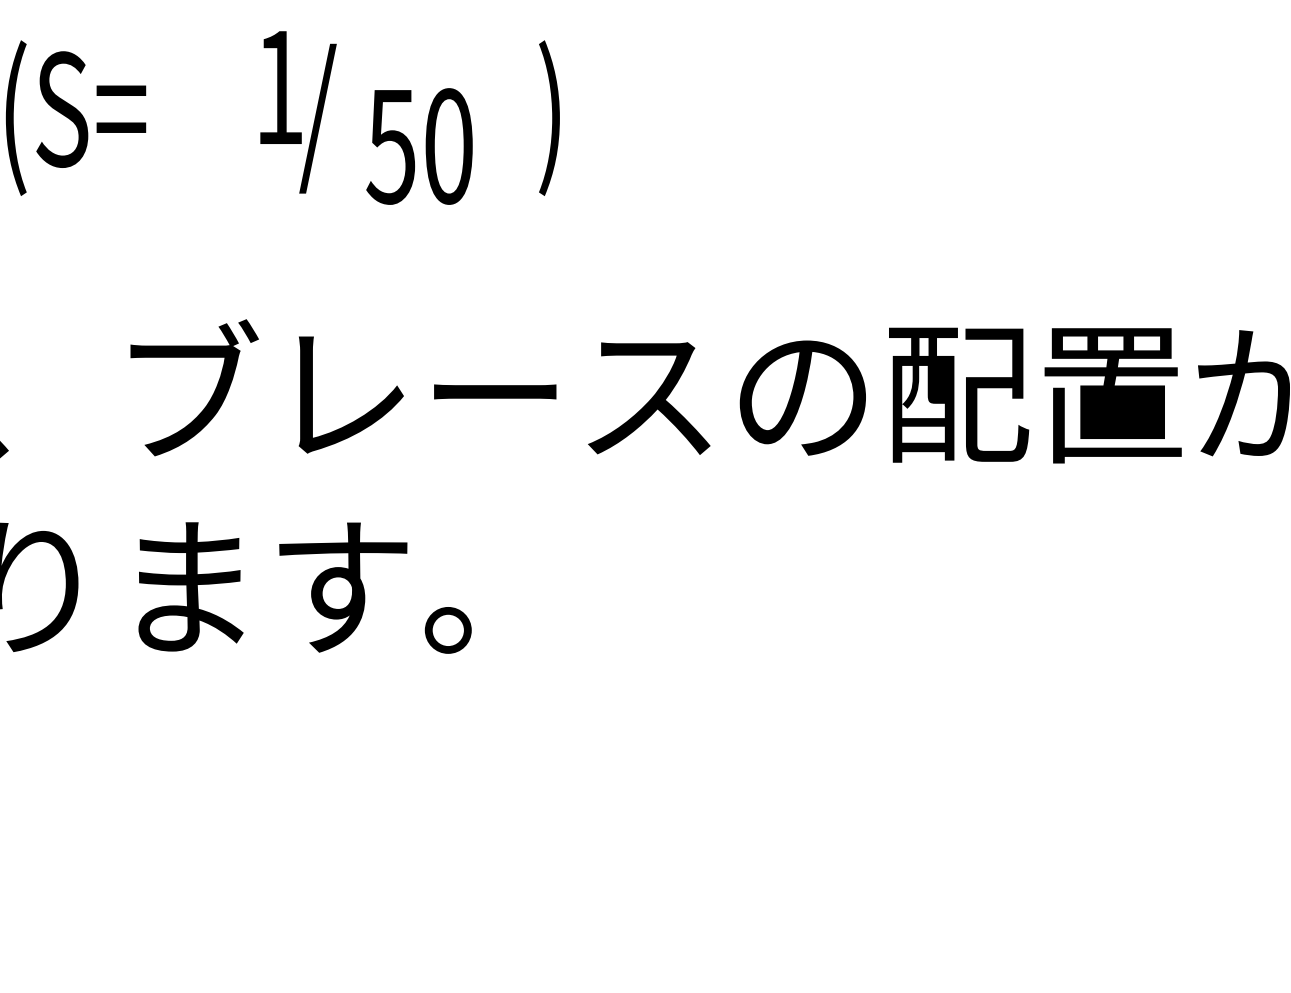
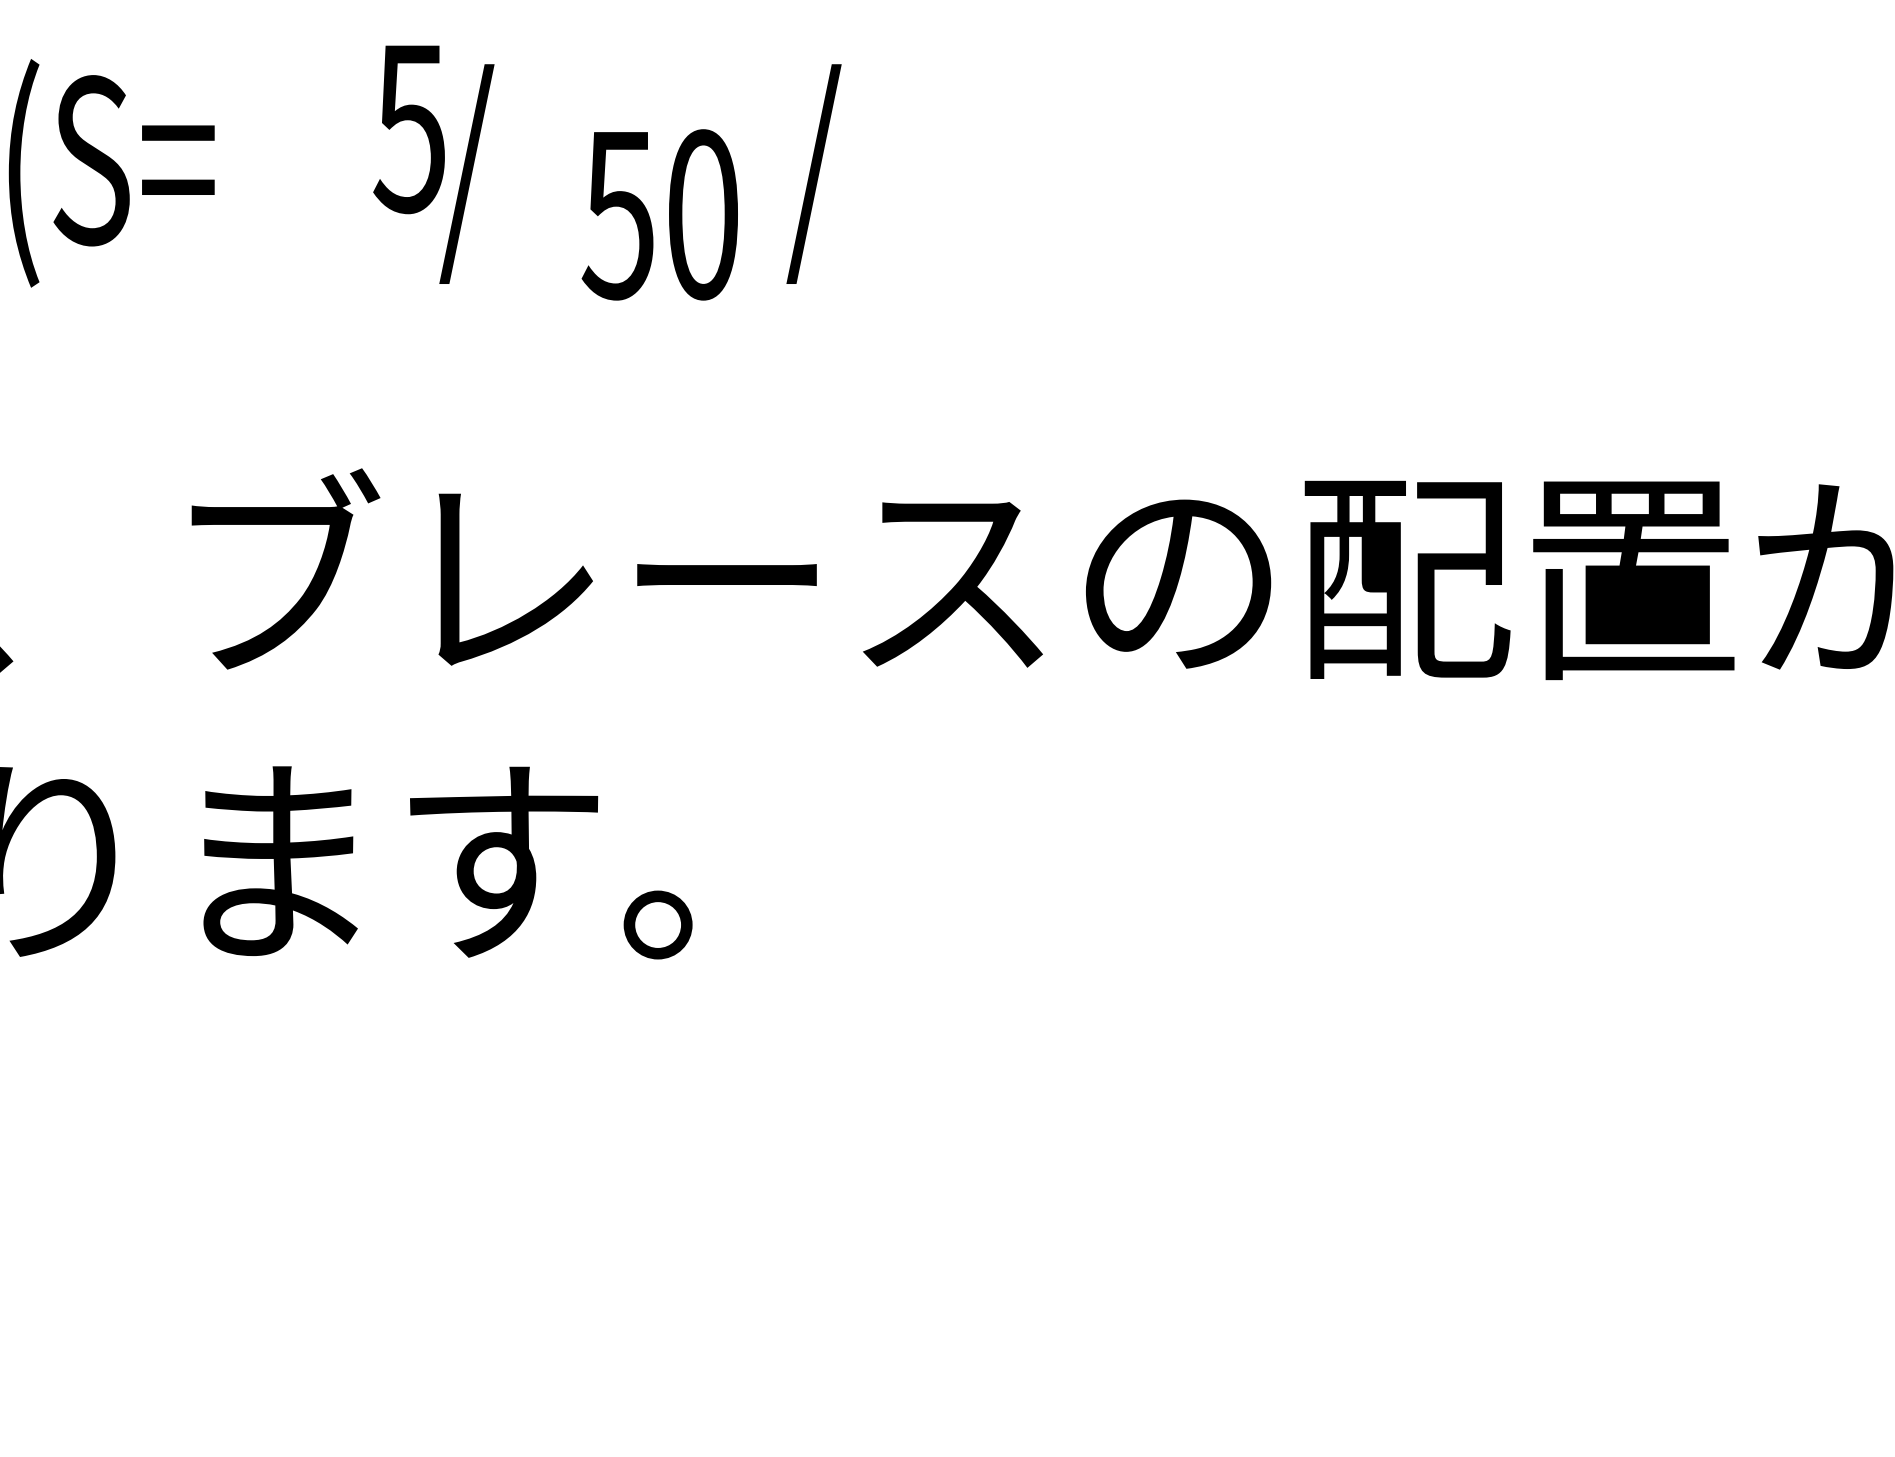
text: (278, 88) -> (408, 129), 1 -> 5
text: (554, 117) -> (813, 172), ) -> /
text: (419, 146) -> (659, 214), moved

